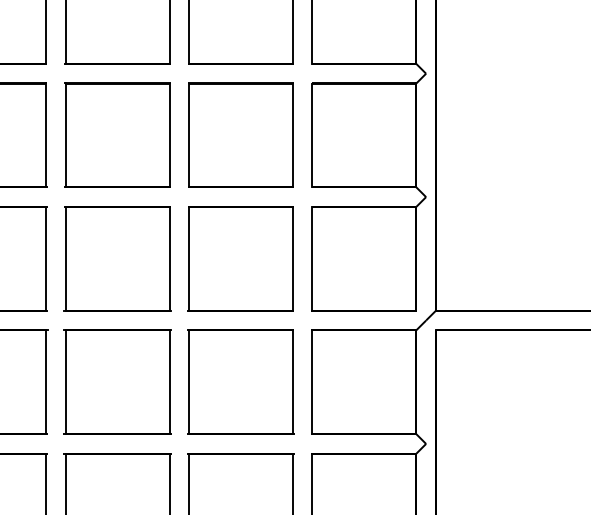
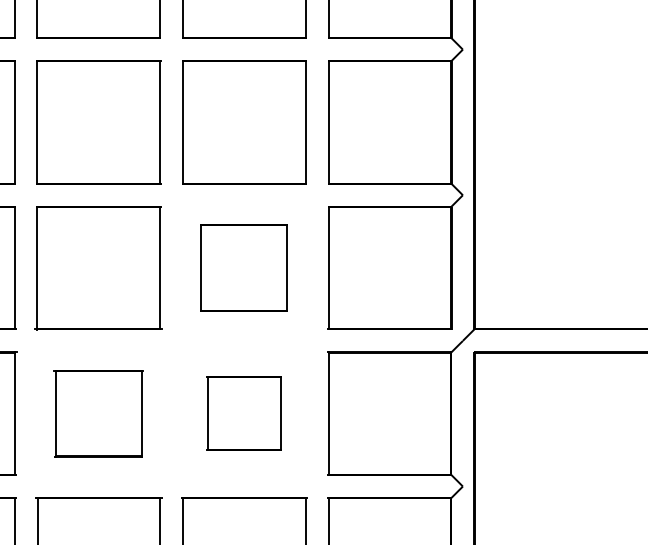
part: (240, 258) -> (243, 267), size x0.7
part: (117, 381) -> (98, 412), size x0.7
part: (240, 381) -> (243, 412), size x0.6

